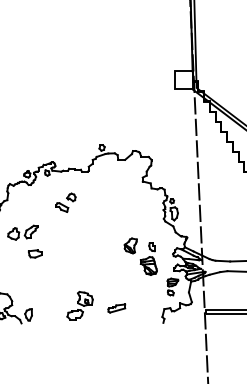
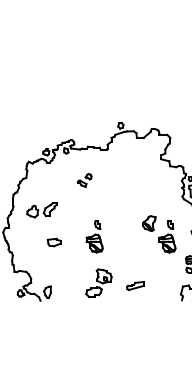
part: (65, 202) -> (84, 180), size x0.7
part: (35, 253) -> (54, 242), moved
part: (75, 258) -> (94, 236), added

